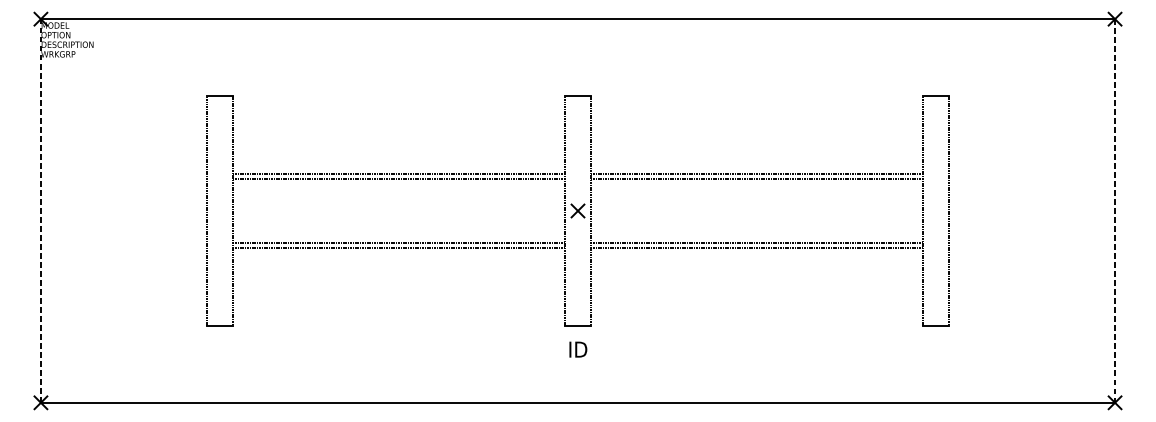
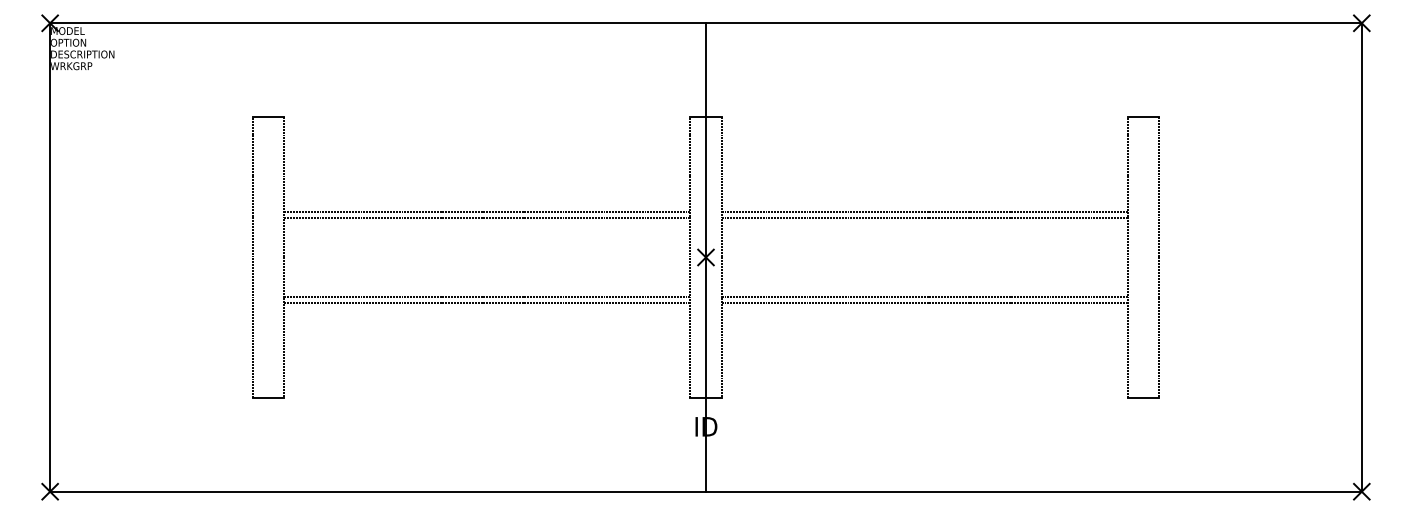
line: (41, 211) -> (50, 257), dashed -> solid
line: (578, 211) -> (706, 257), added
line: (1114, 211) -> (1361, 257), dashed -> solid

